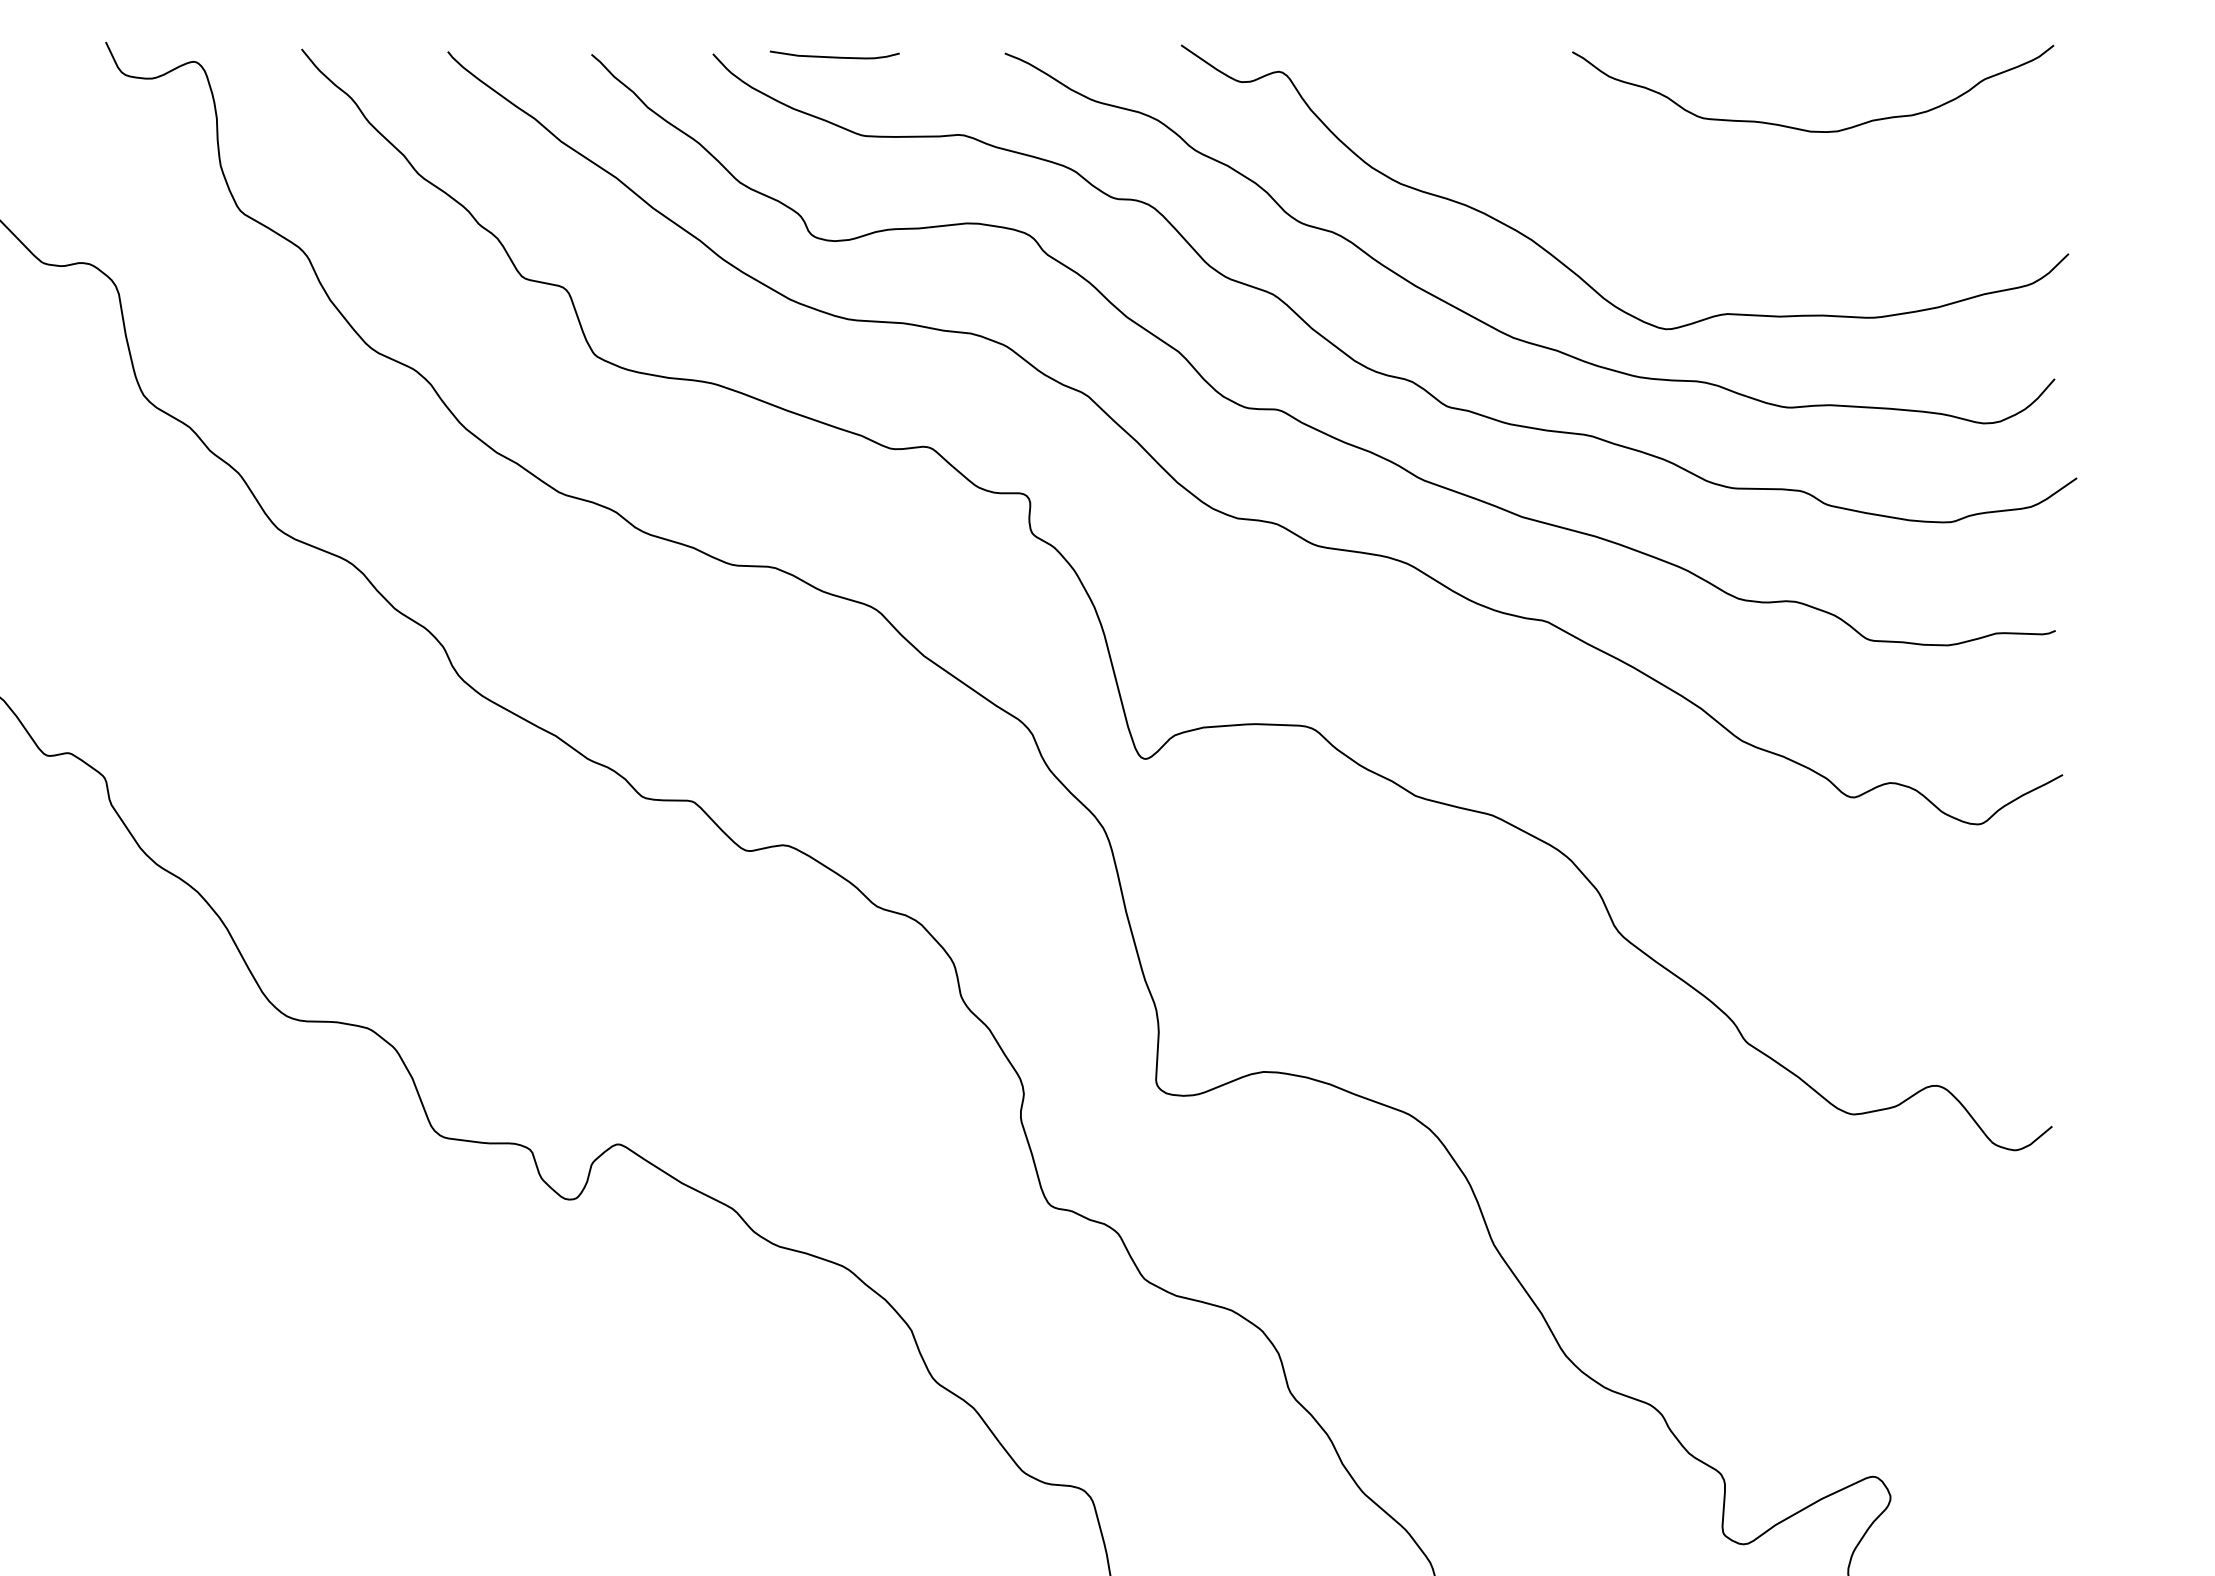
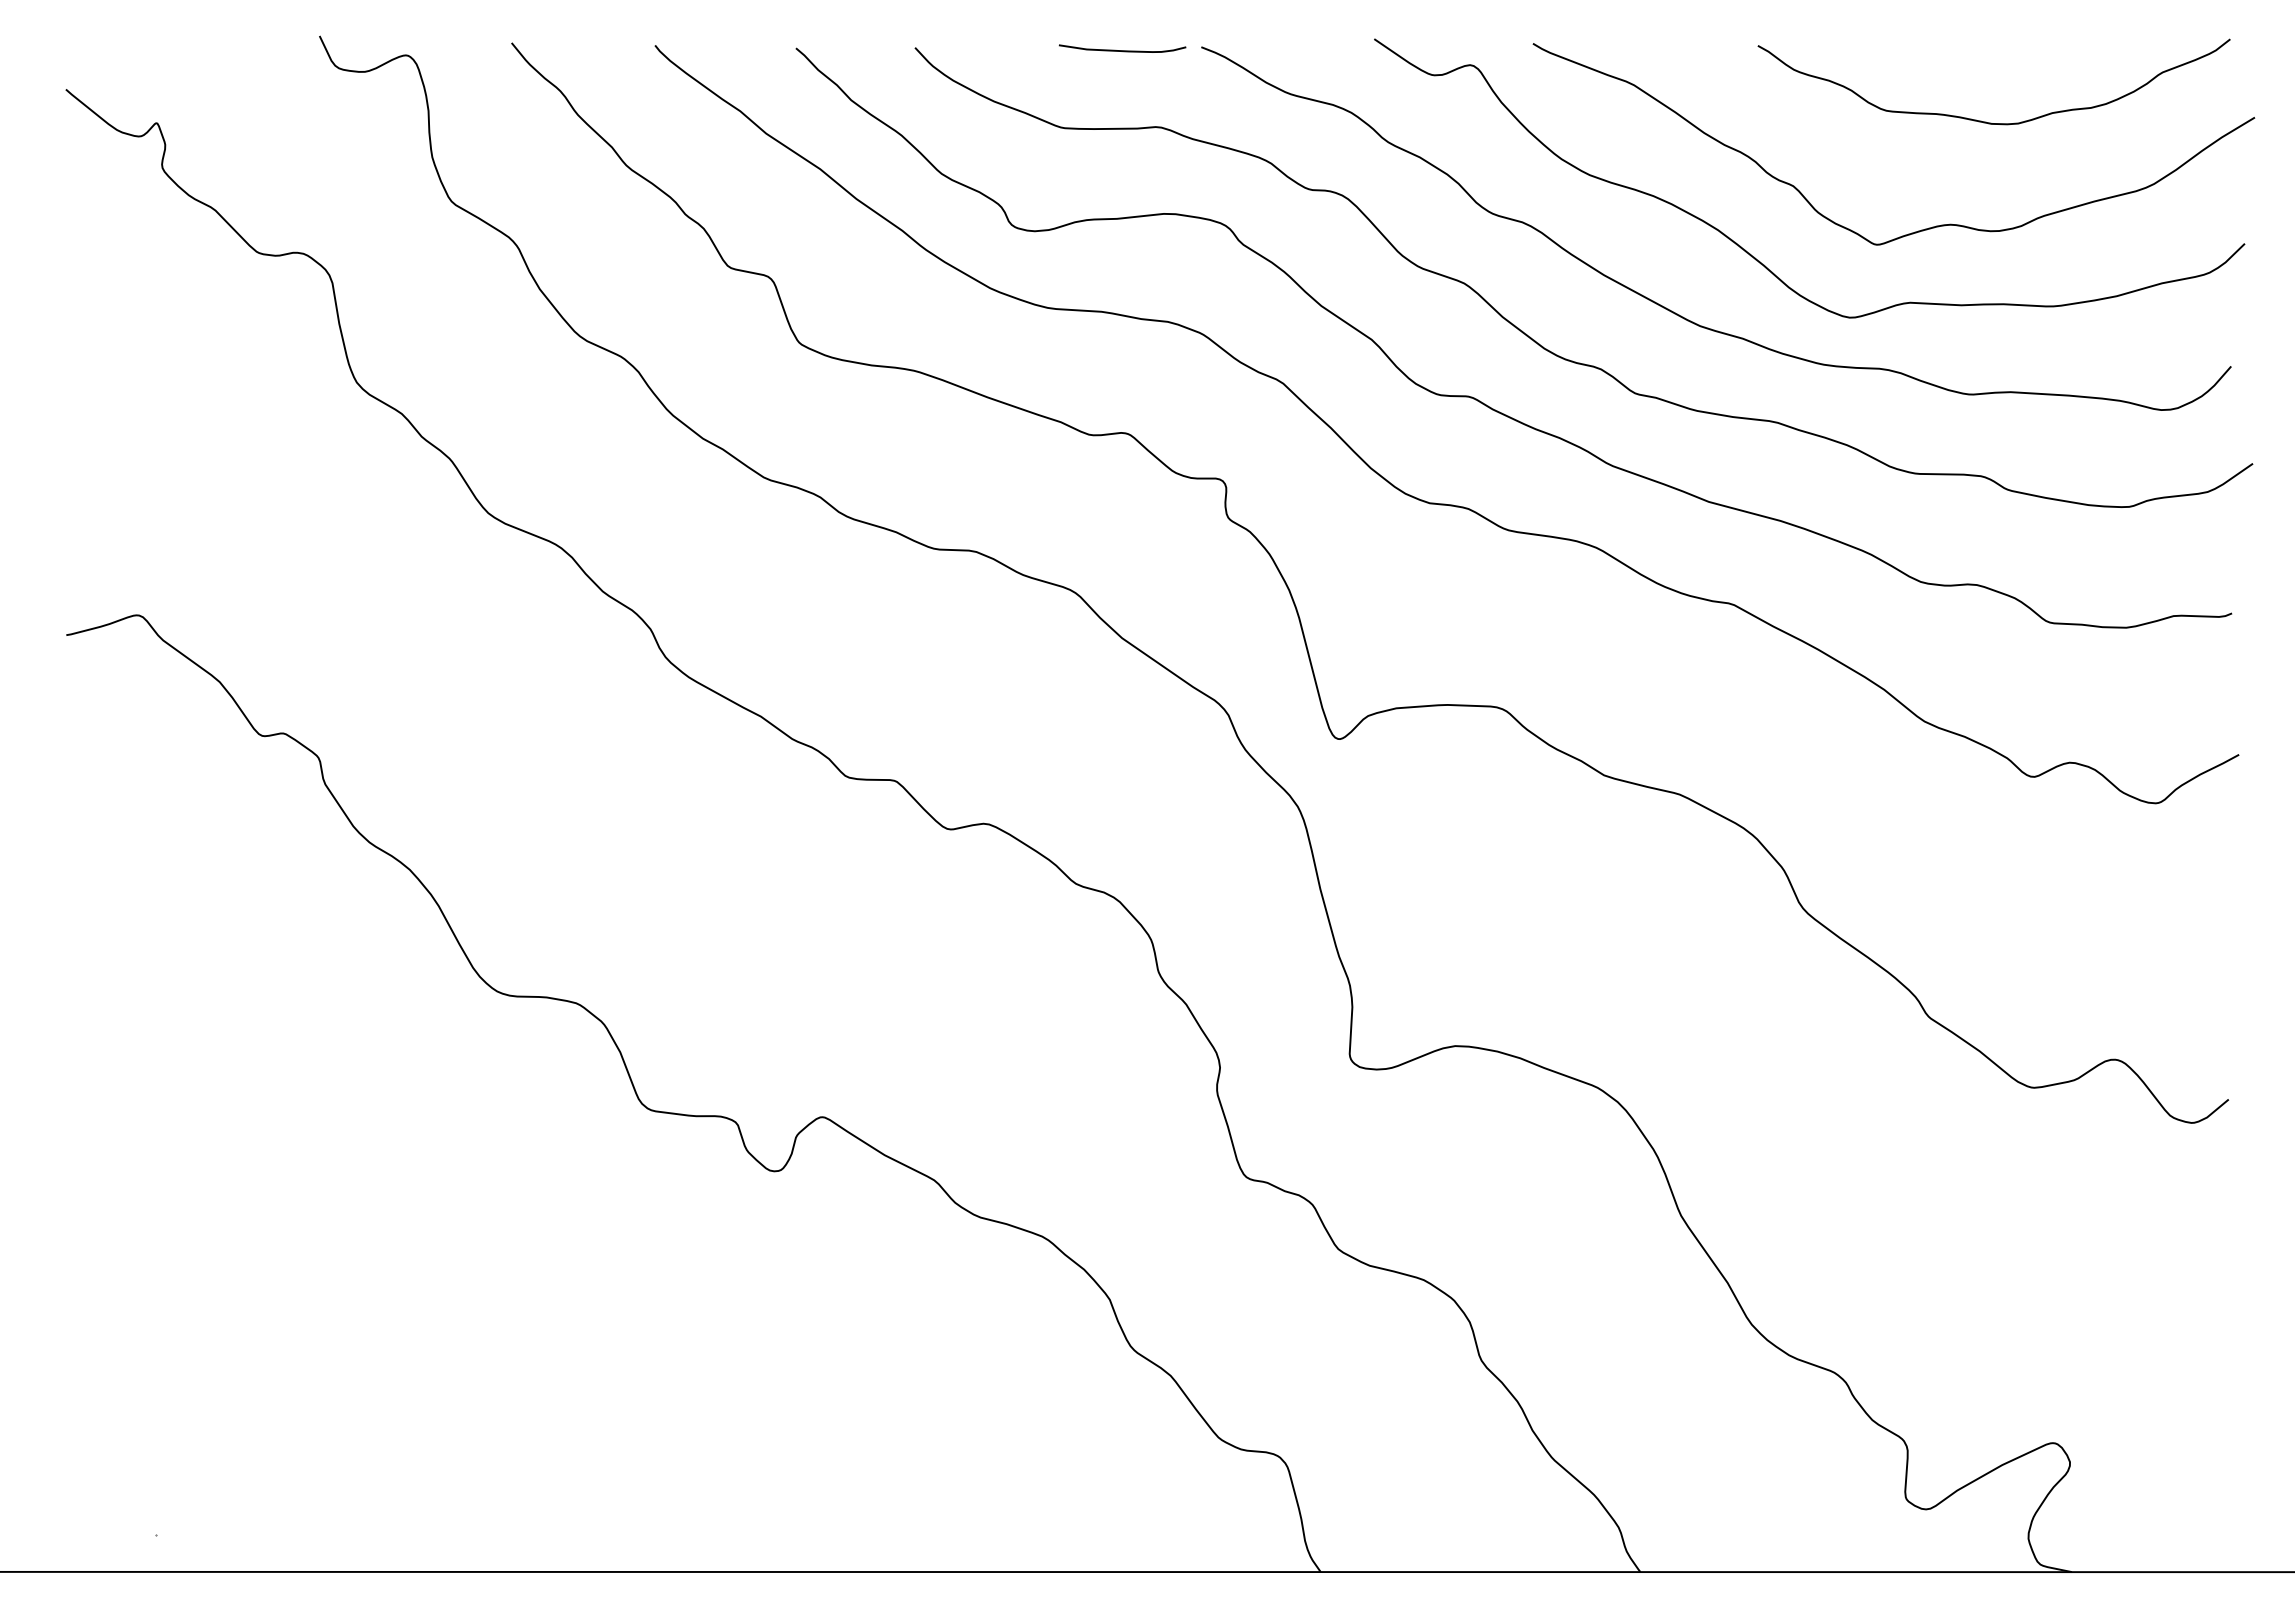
curve: (834, 56) -> (1122, 50), moved
curve: (1739, 239) -> (1921, 229), added

